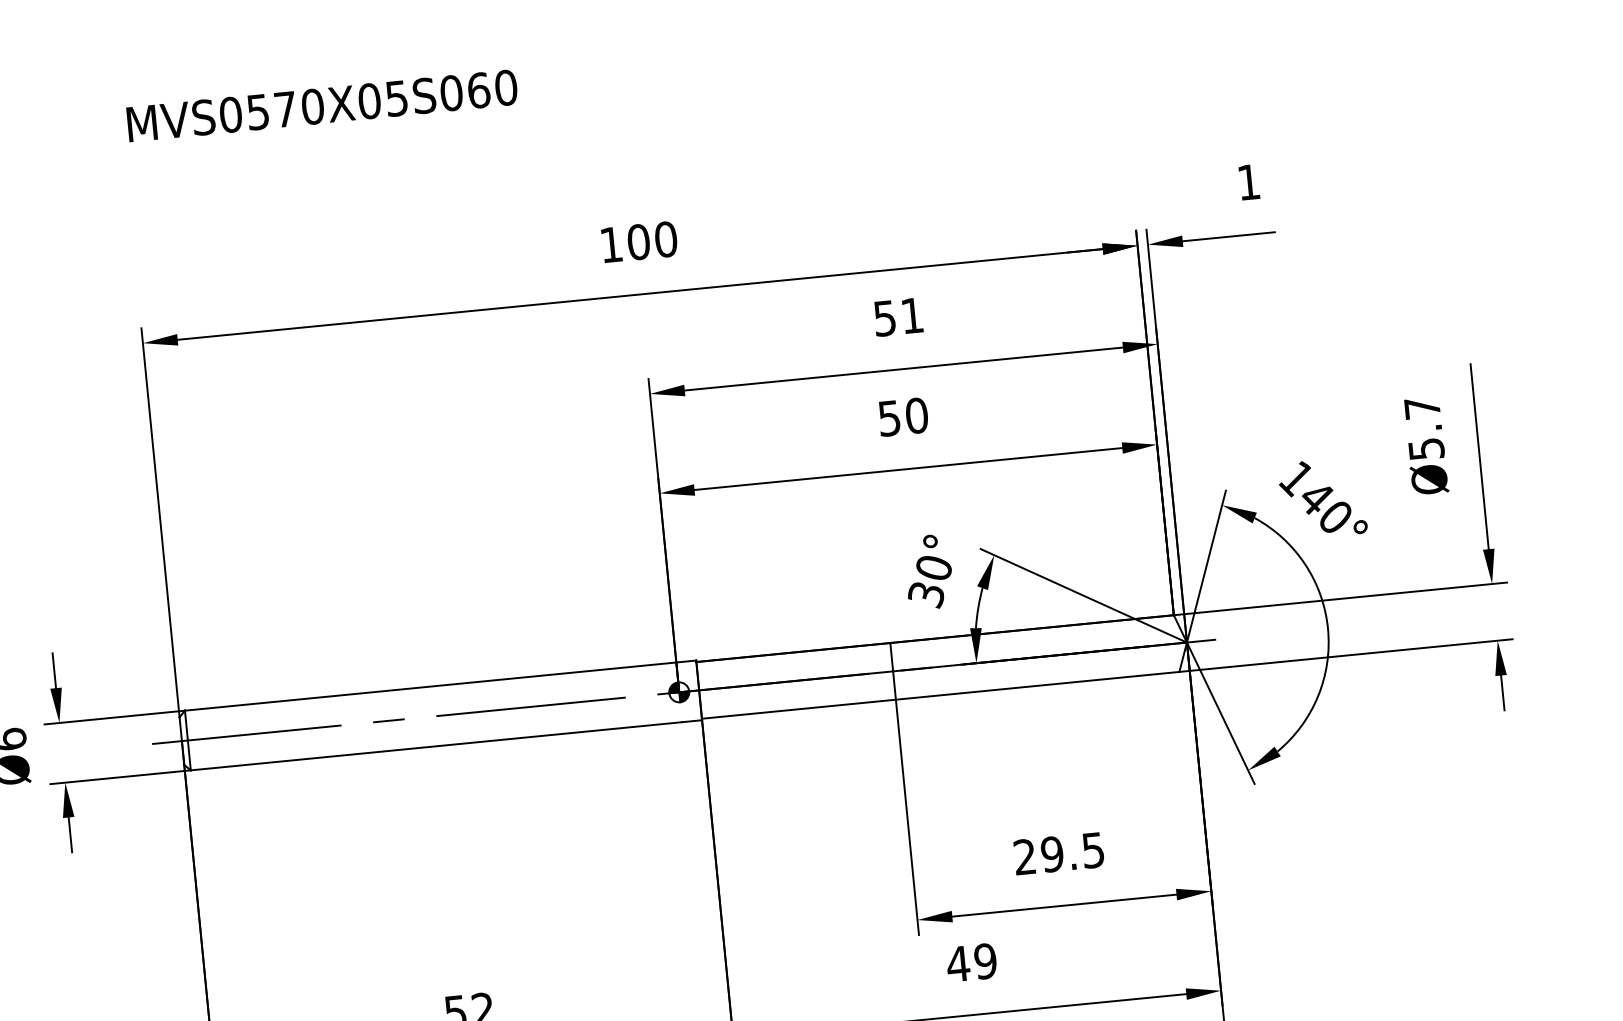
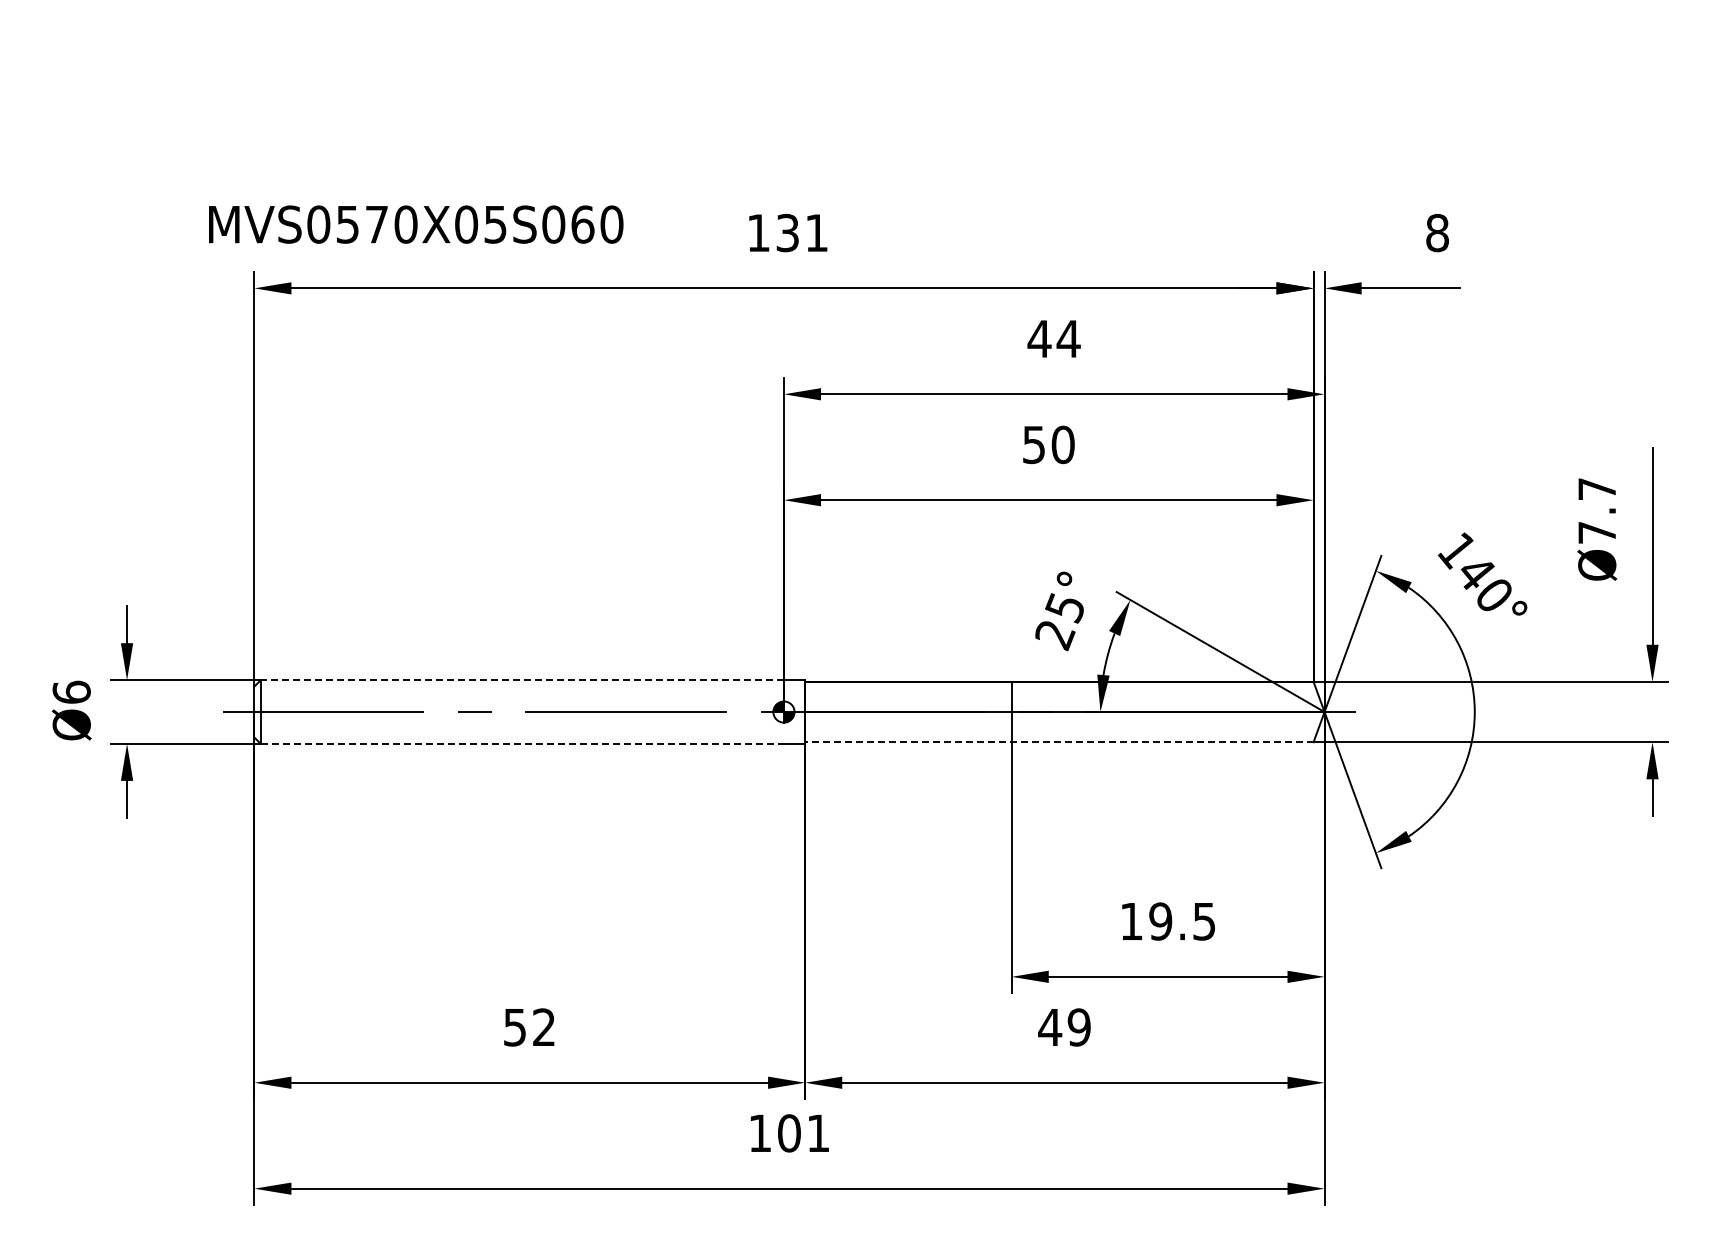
text: (322, 105) -> (416, 224), moved
text: (1248, 181) -> (1437, 232), 1 -> 8
text: (652, 240) -> (802, 232), 100 -> 131
text: (898, 317) -> (1053, 339), 51 -> 44
text: (1426, 448) -> (1597, 532), Ø5.7 -> Ø7.7
text: (929, 582) -> (1059, 622), 30° -> 25°
line: (430, 686) -> (522, 680), solid -> dashed
line: (939, 695) -> (1058, 742), solid -> dashed
line: (436, 745) -> (522, 743), solid -> dashed
text: (1024, 856) -> (1131, 920), 29.5 -> 19.5

